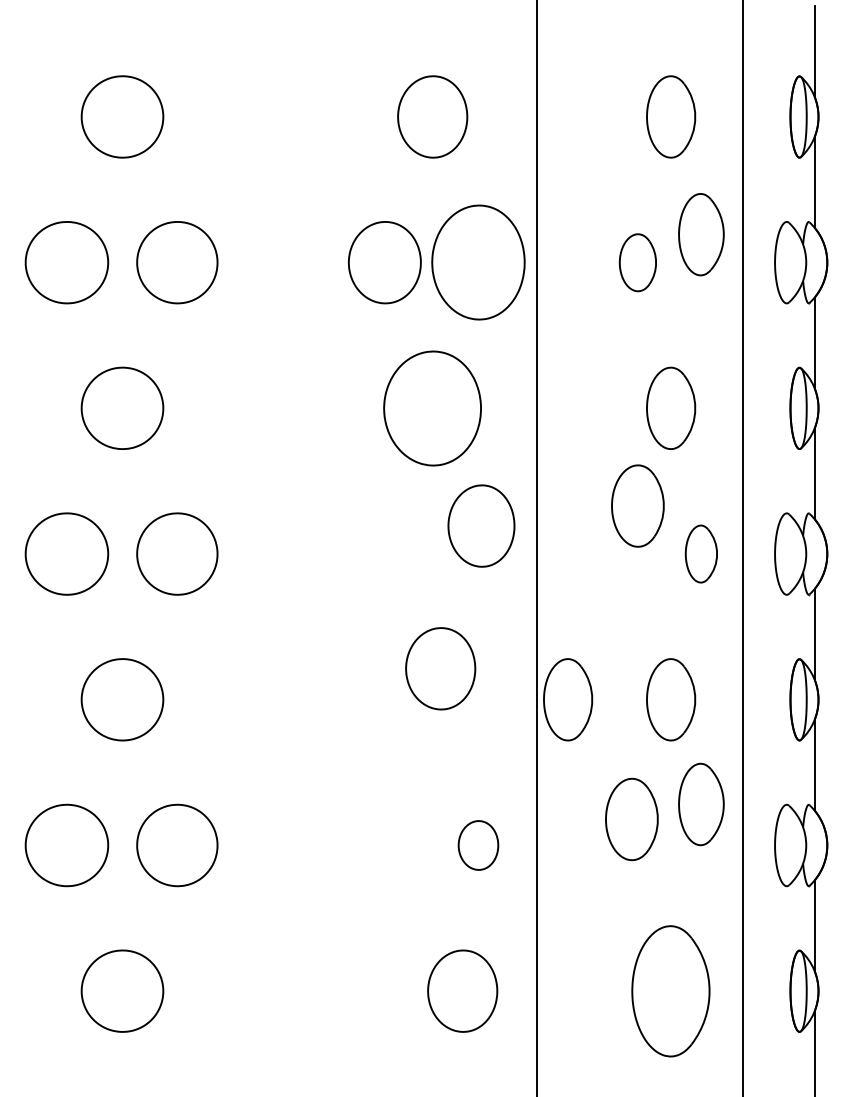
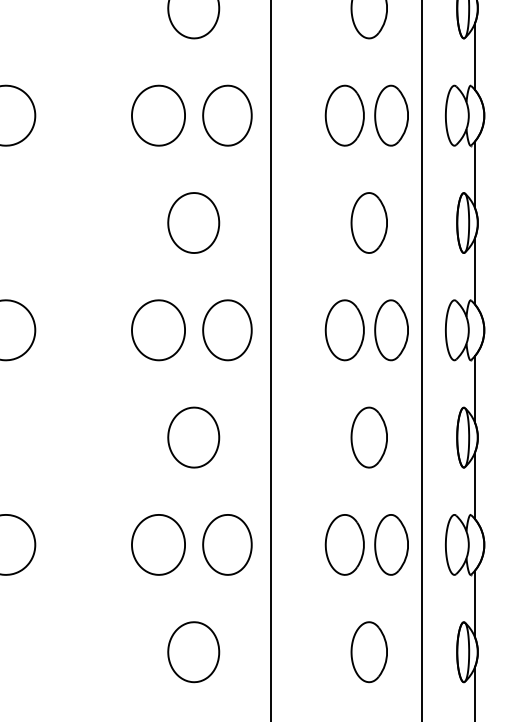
part: (701, 234) -> (391, 115), moved
part: (478, 262) -> (227, 115), size x0.71
part: (637, 262) -> (344, 115), size x1.43
part: (432, 407) -> (193, 222), size x0.71
part: (637, 505) -> (344, 329), moved
part: (481, 525) -> (227, 329), moved
part: (384, 553) -> (158, 329), added
part: (701, 553) -> (391, 329), size x1.43
part: (440, 668) -> (193, 437), moved
part: (568, 699) -> (293, 437), removed
part: (701, 804) -> (391, 544), moved
part: (631, 819) -> (344, 544), moved
part: (384, 845) -> (158, 544), added
part: (478, 845) -> (227, 544), size x1.67
part: (462, 990) -> (193, 651), moved
part: (671, 990) -> (369, 651), size x0.62

